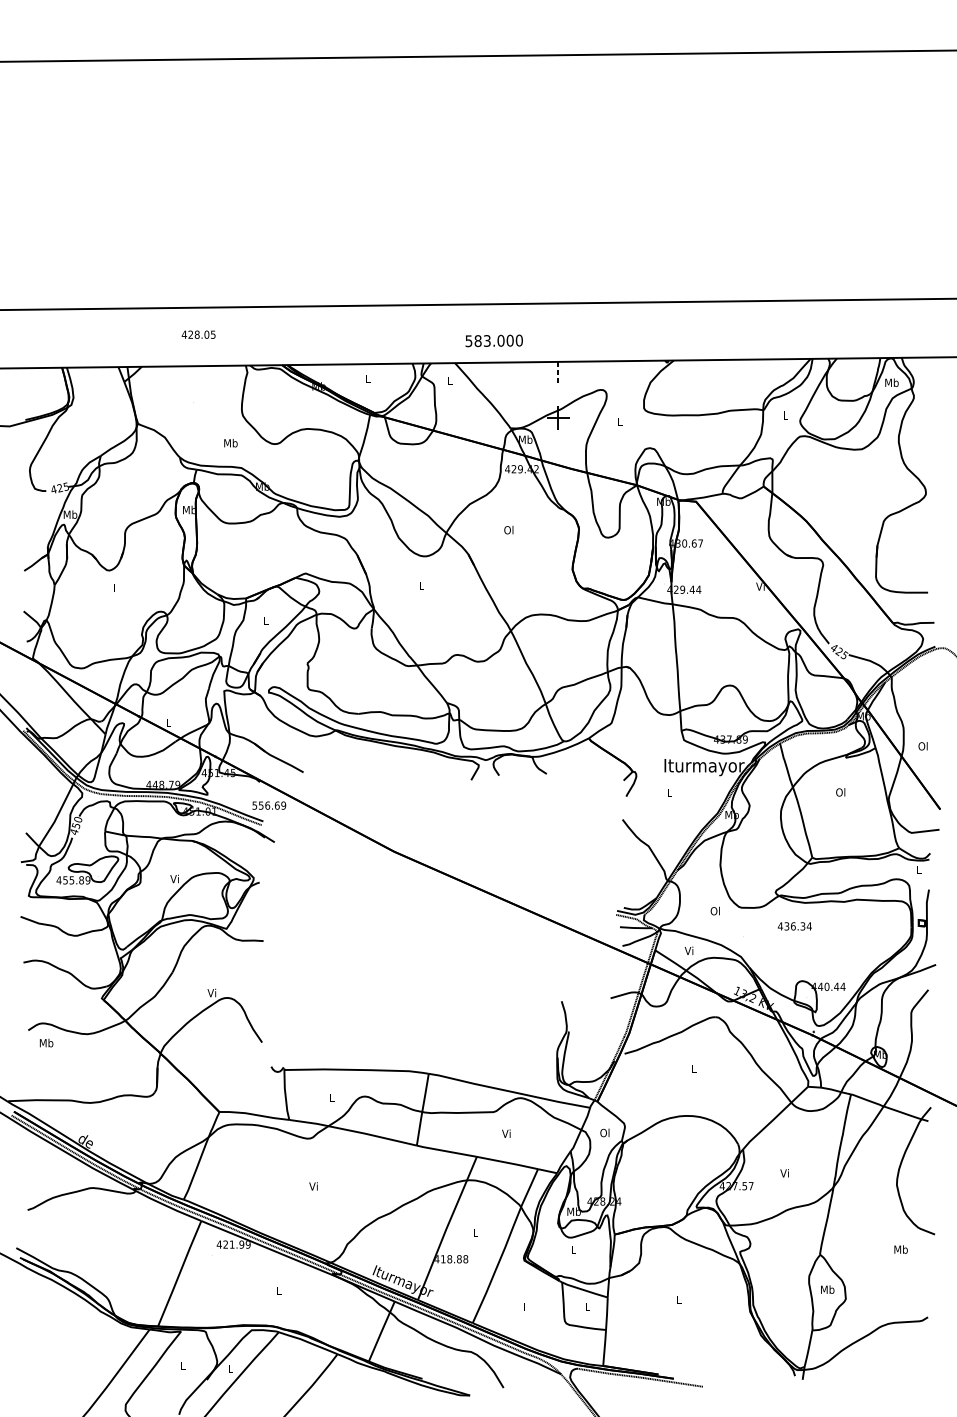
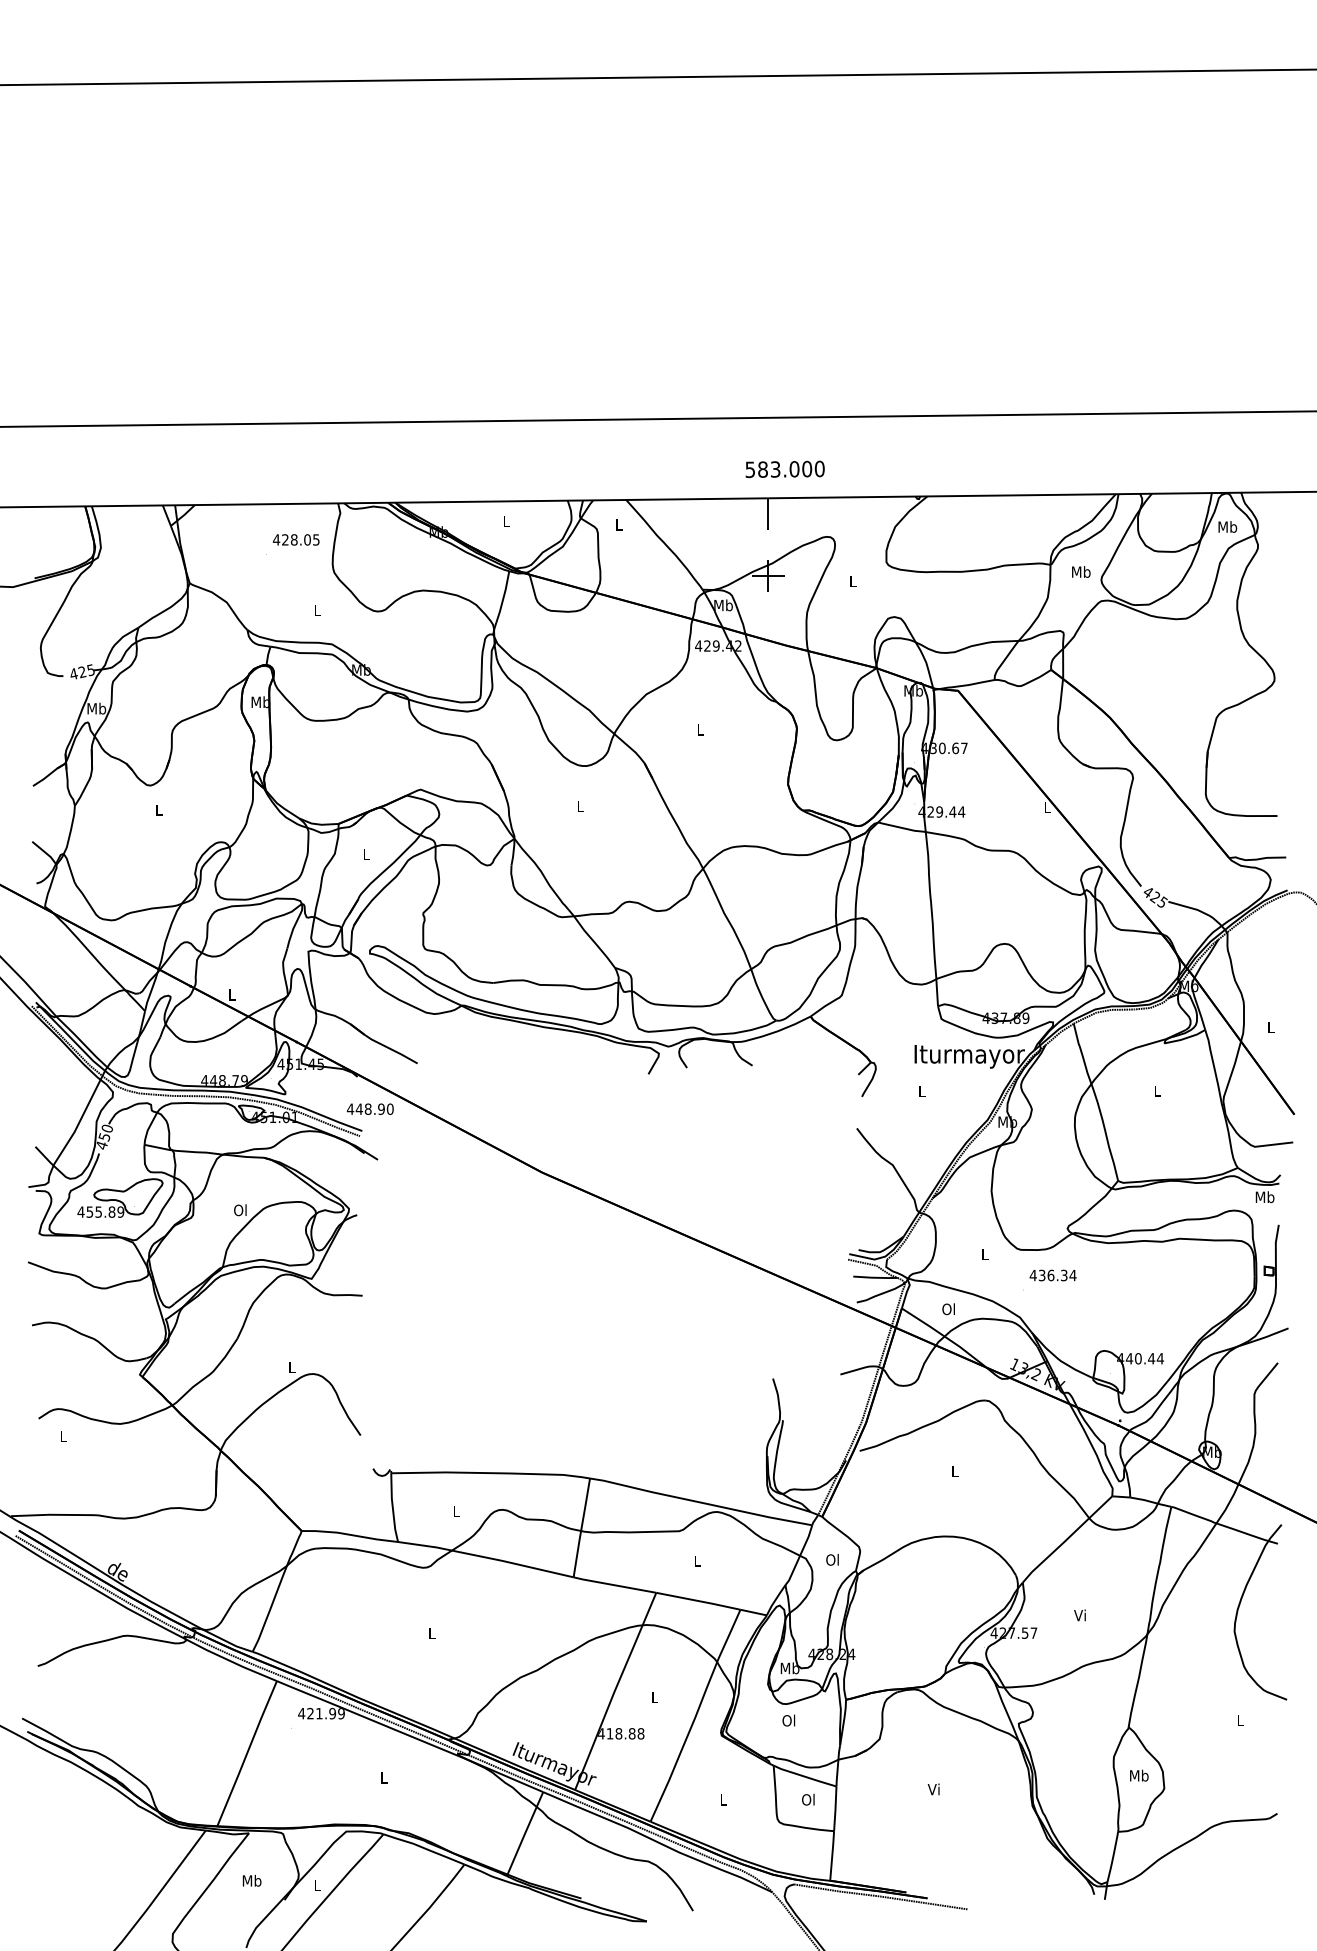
text: (198, 334) -> (296, 539), moved
text: (493, 340) -> (784, 469), moved
line: (558, 373) -> (768, 514), dashed -> solid
text: (785, 415) -> (1081, 571), L -> Mb
text: (230, 443) -> (317, 610), Mb -> L
text: (509, 529) -> (700, 729), Ol -> L
text: (760, 586) -> (1046, 807), Vi -> L
text: (922, 746) -> (1270, 1027), Ol -> L
text: (840, 792) -> (1156, 1090), Ol -> L
text: (268, 805) -> (369, 1108), 556.69 -> 448.90
text: (918, 869) -> (1264, 1197), L -> Mb
text: (174, 879) -> (240, 1210), Vi -> Ol
text: (715, 911) -> (984, 1254), Ol -> L
text: (794, 926) -> (1052, 1275), moved
text: (689, 951) -> (948, 1309), Vi -> Ol
text: (211, 992) -> (291, 1366), Vi -> L
text: (46, 1043) -> (63, 1436), Mb -> L
text: (506, 1133) -> (696, 1560), Vi -> L
text: (313, 1186) -> (431, 1633), Vi -> L
text: (572, 1249) -> (788, 1720), L -> Ol
text: (901, 1249) -> (1240, 1720), Mb -> L
text: (678, 1299) -> (933, 1789), L -> Vi
text: (587, 1306) -> (808, 1799), L -> Ol
text: (182, 1365) -> (251, 1880), L -> Mb

